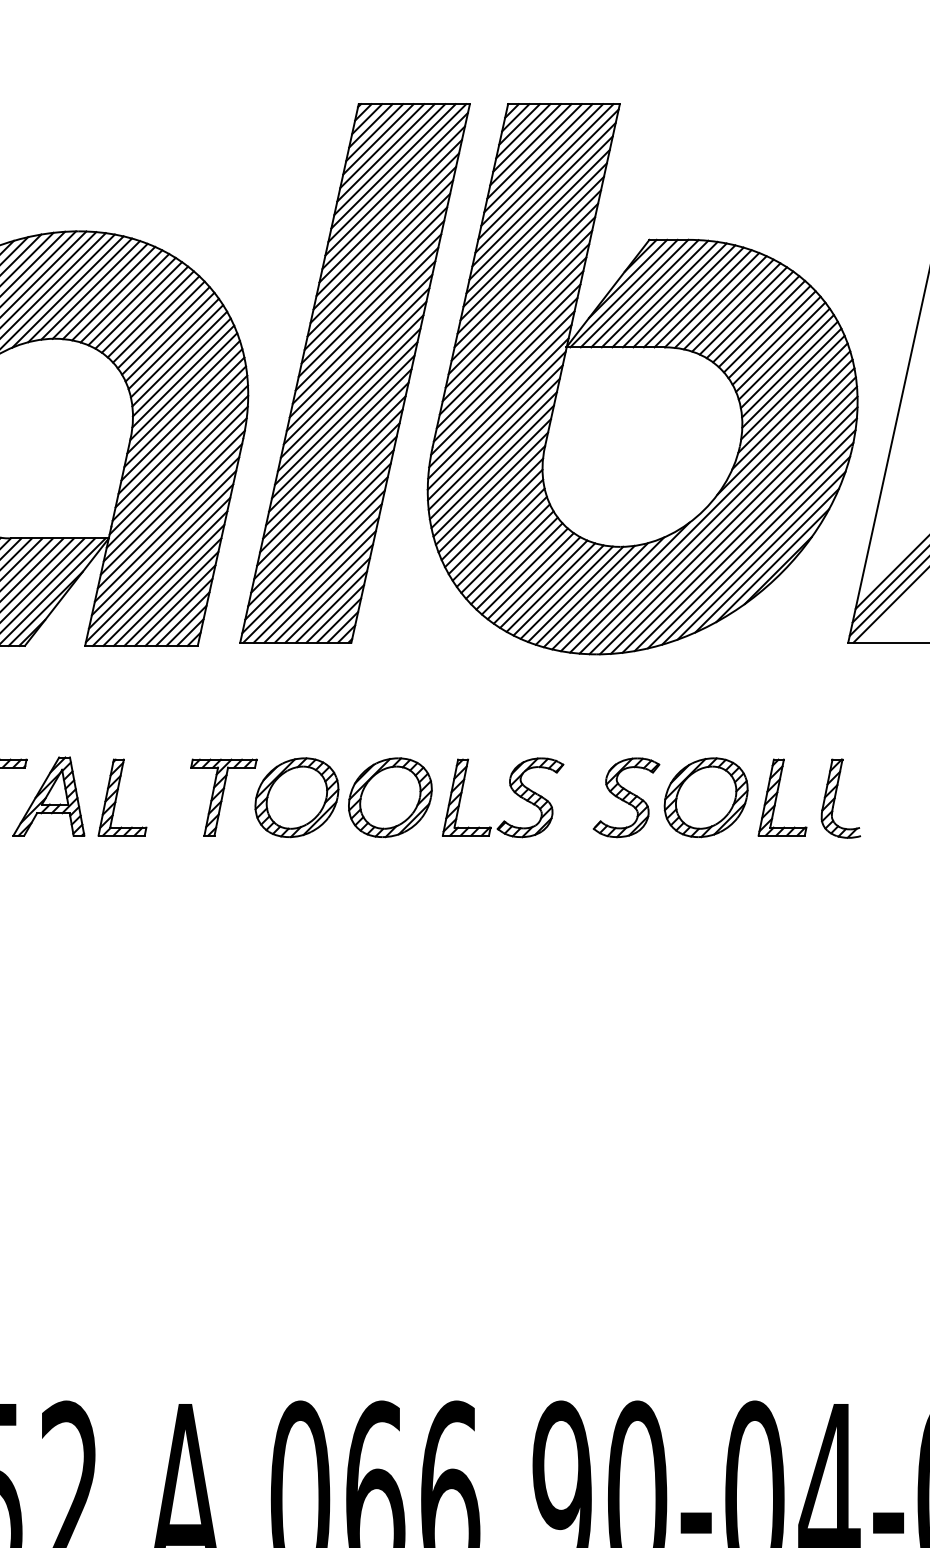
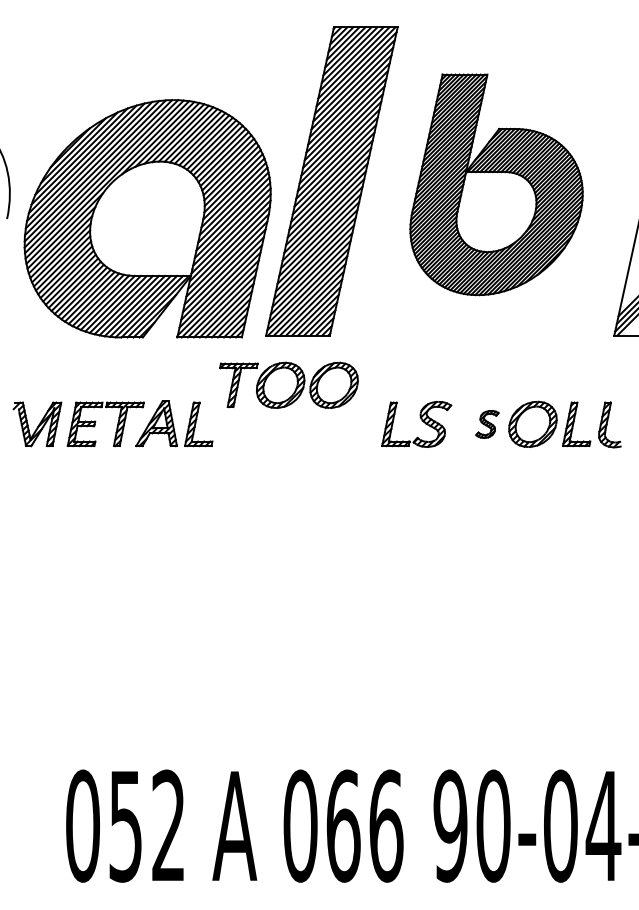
part: (642, 378) -> (496, 184), size x0.7
part: (310, 796) -> (288, 384), moved
part: (626, 797) -> (487, 424), size x0.6

